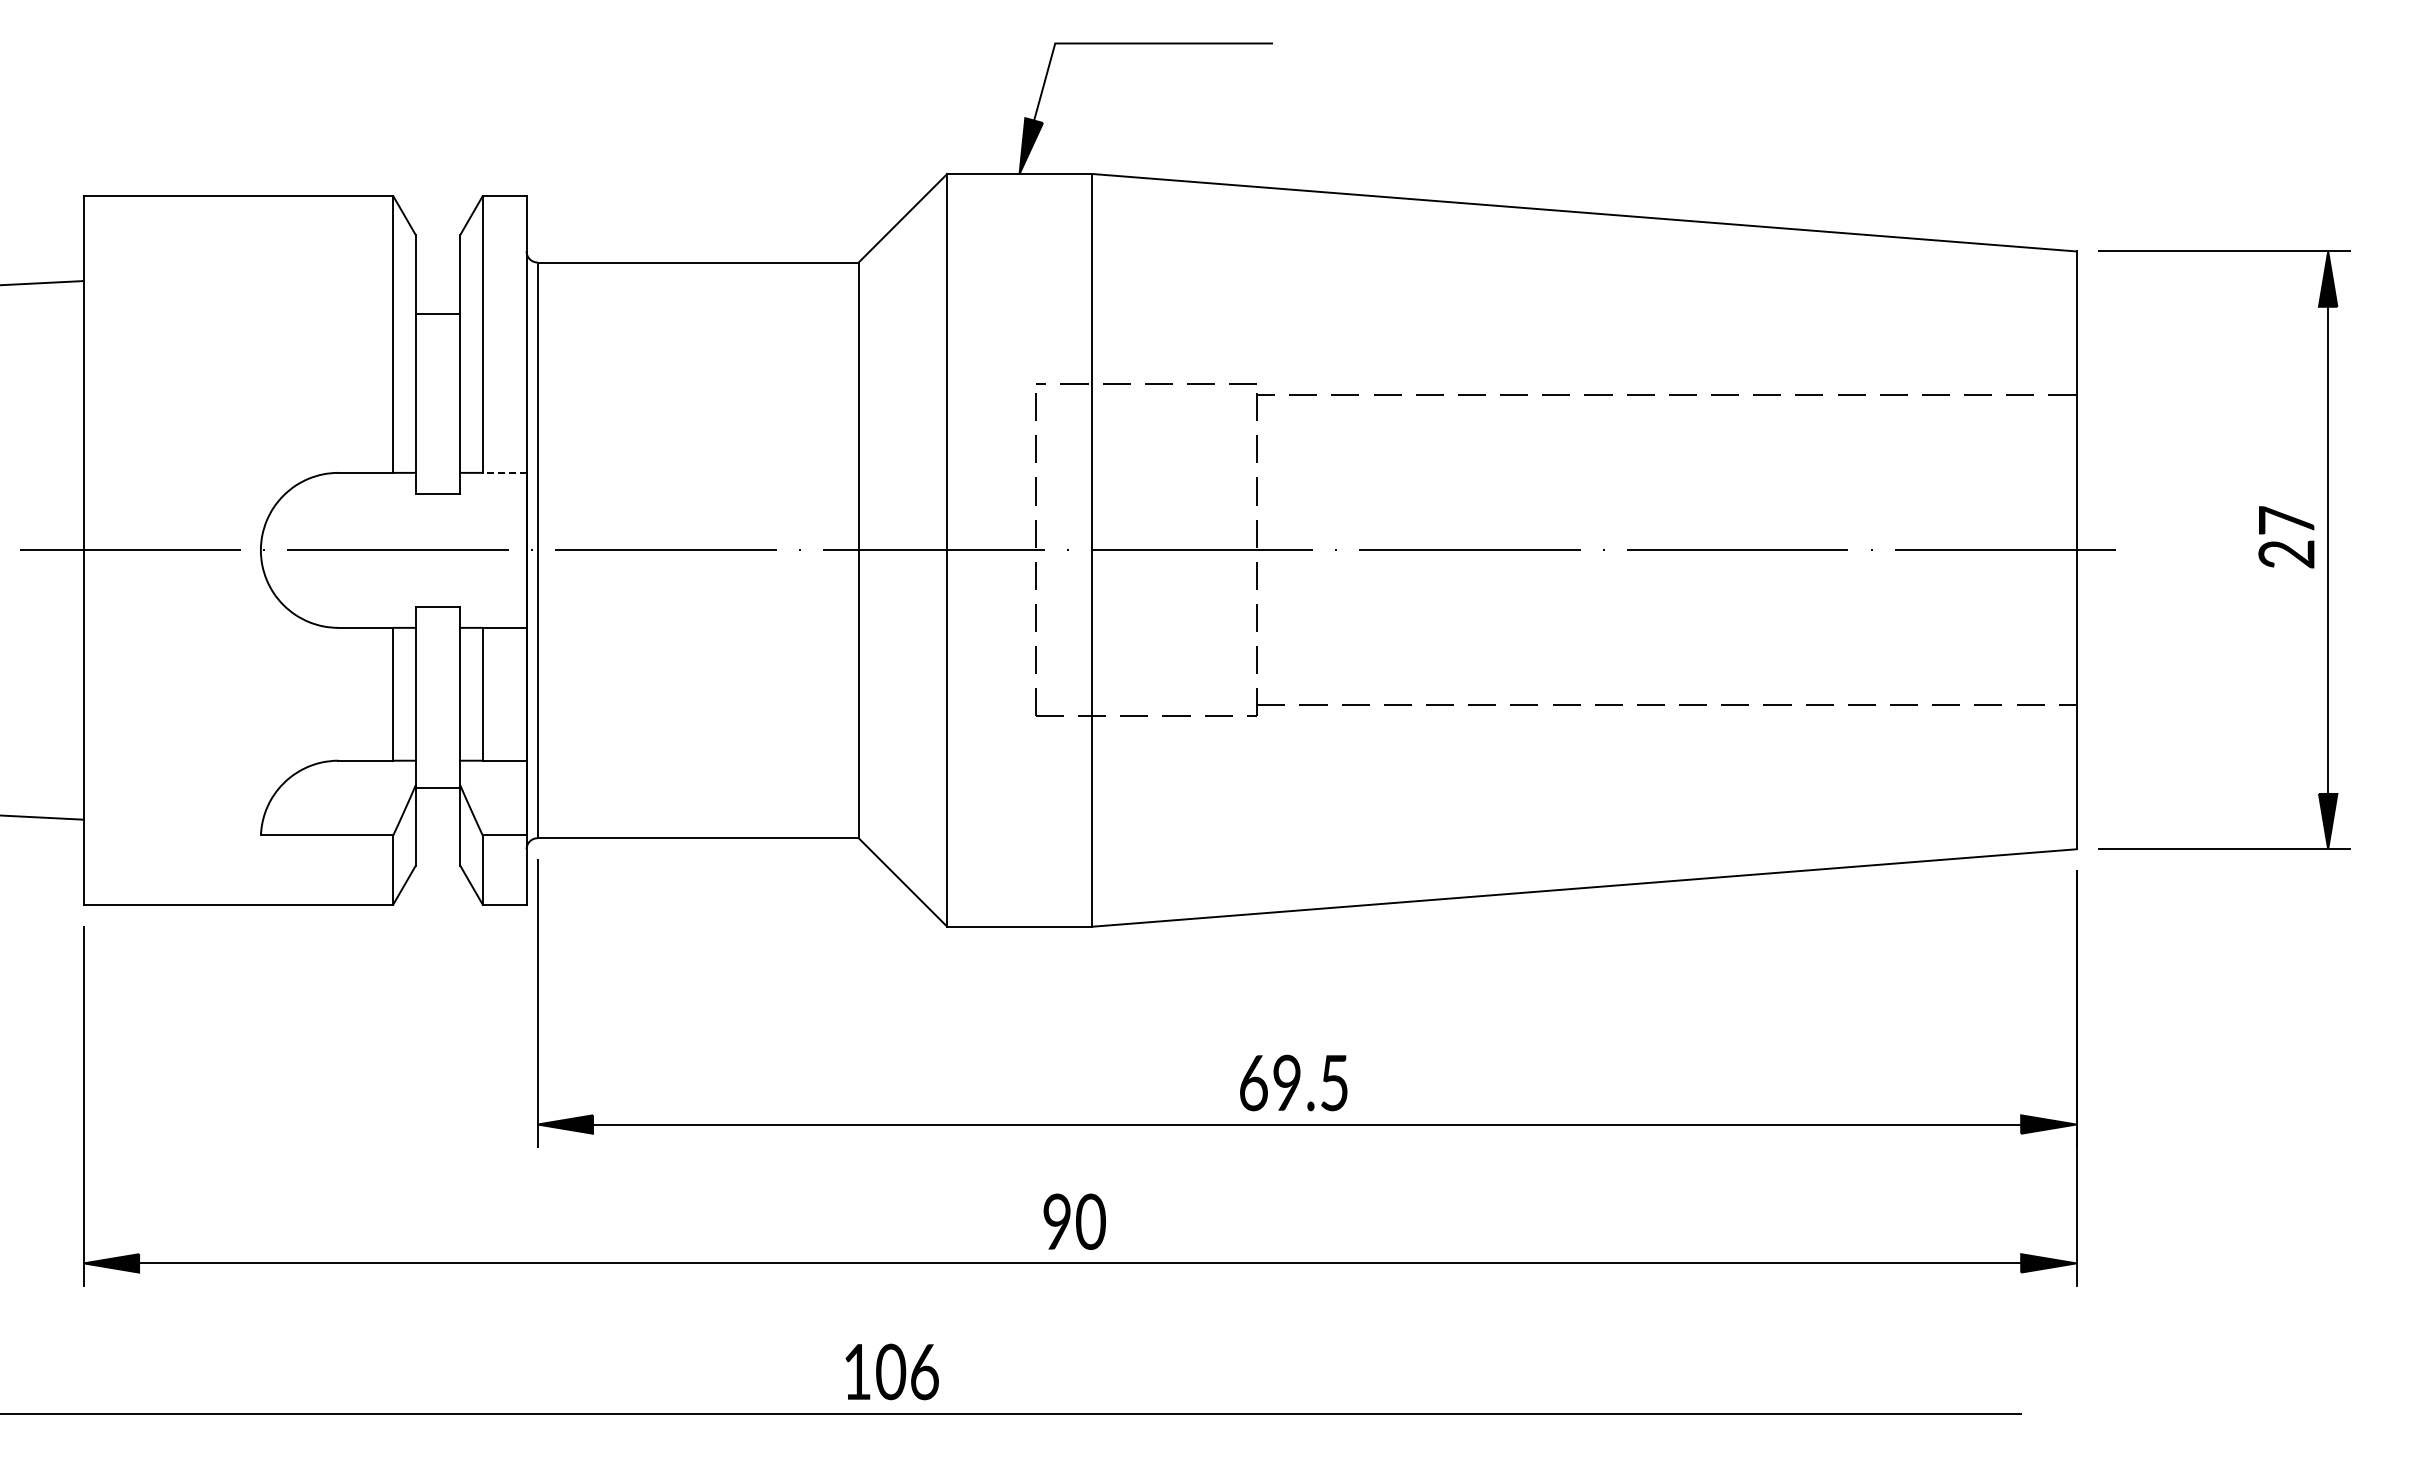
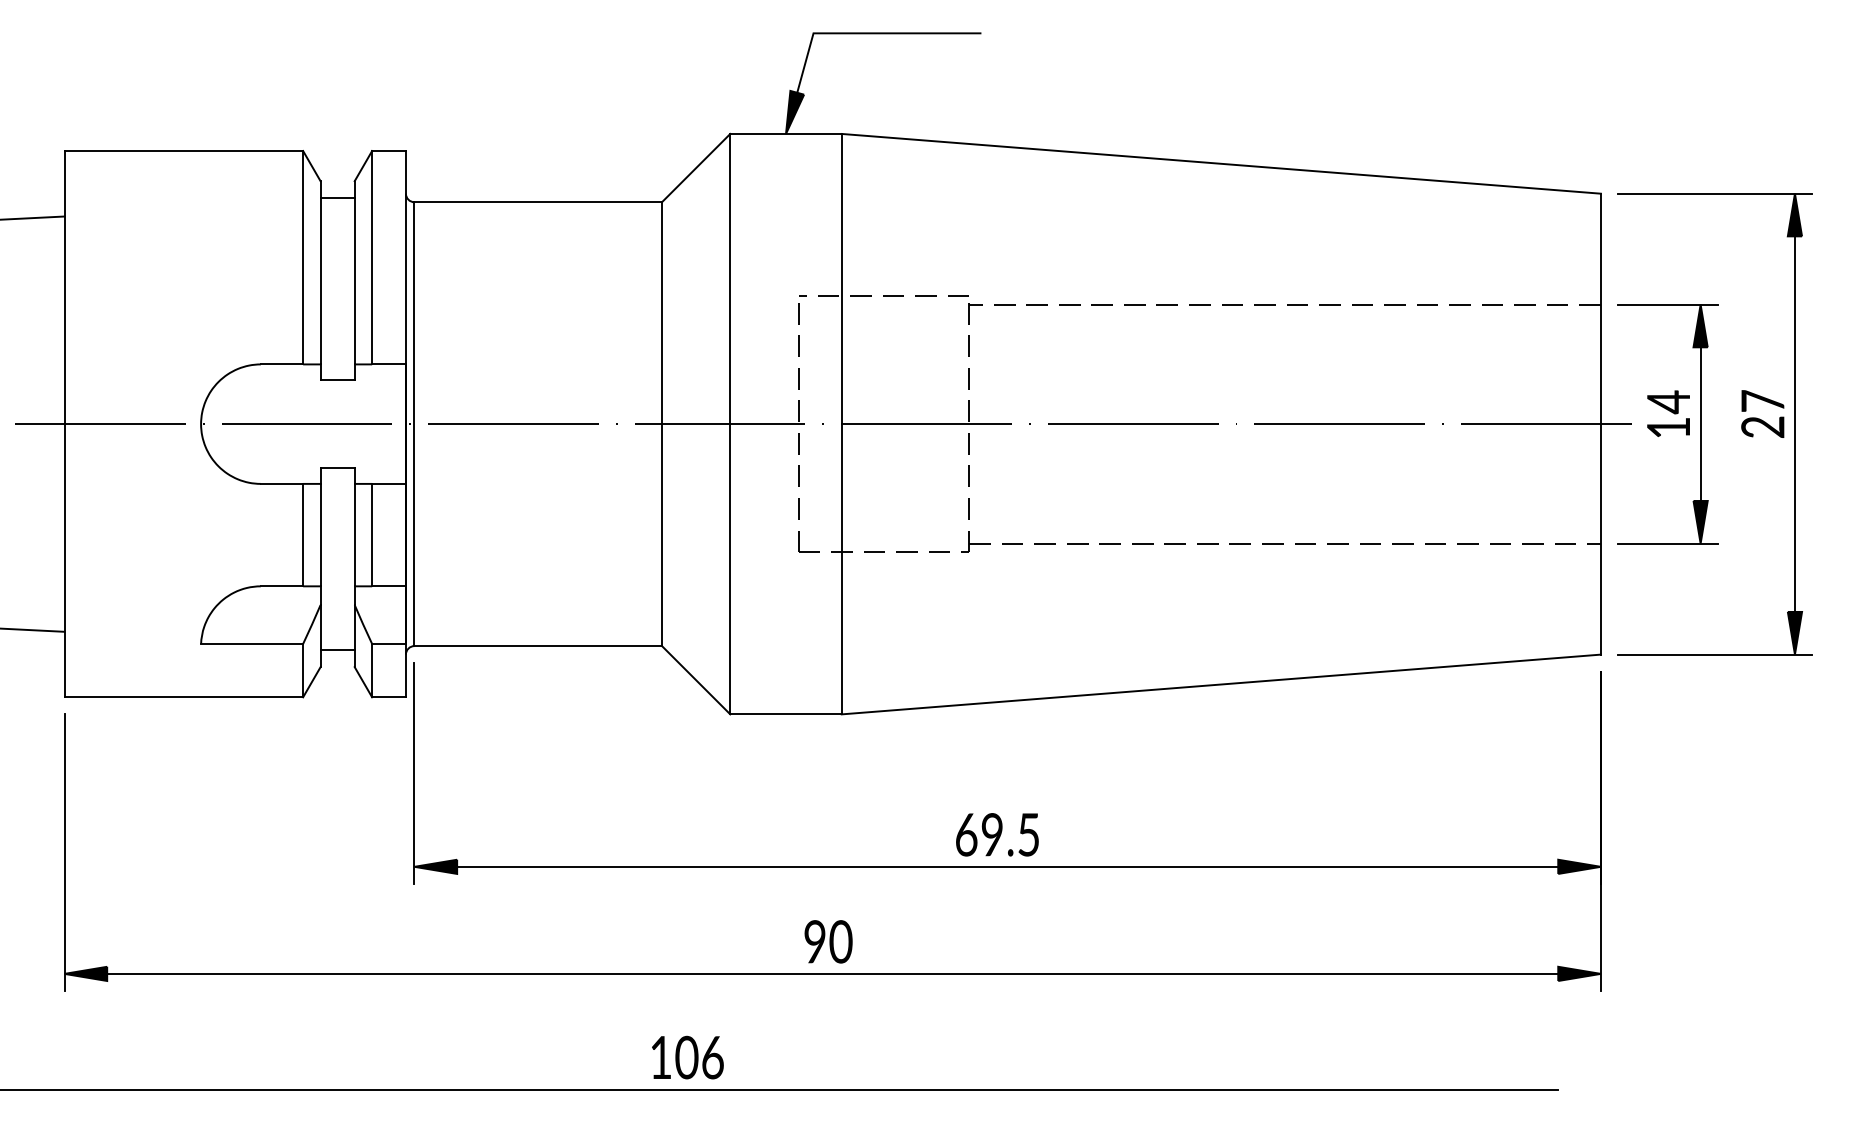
line: (437, 314) -> (337, 198), moved
line: (504, 472) -> (388, 364), dashed -> solid
part: (2163, 549) -> (1667, 423), added
line: (437, 787) -> (337, 650), moved

